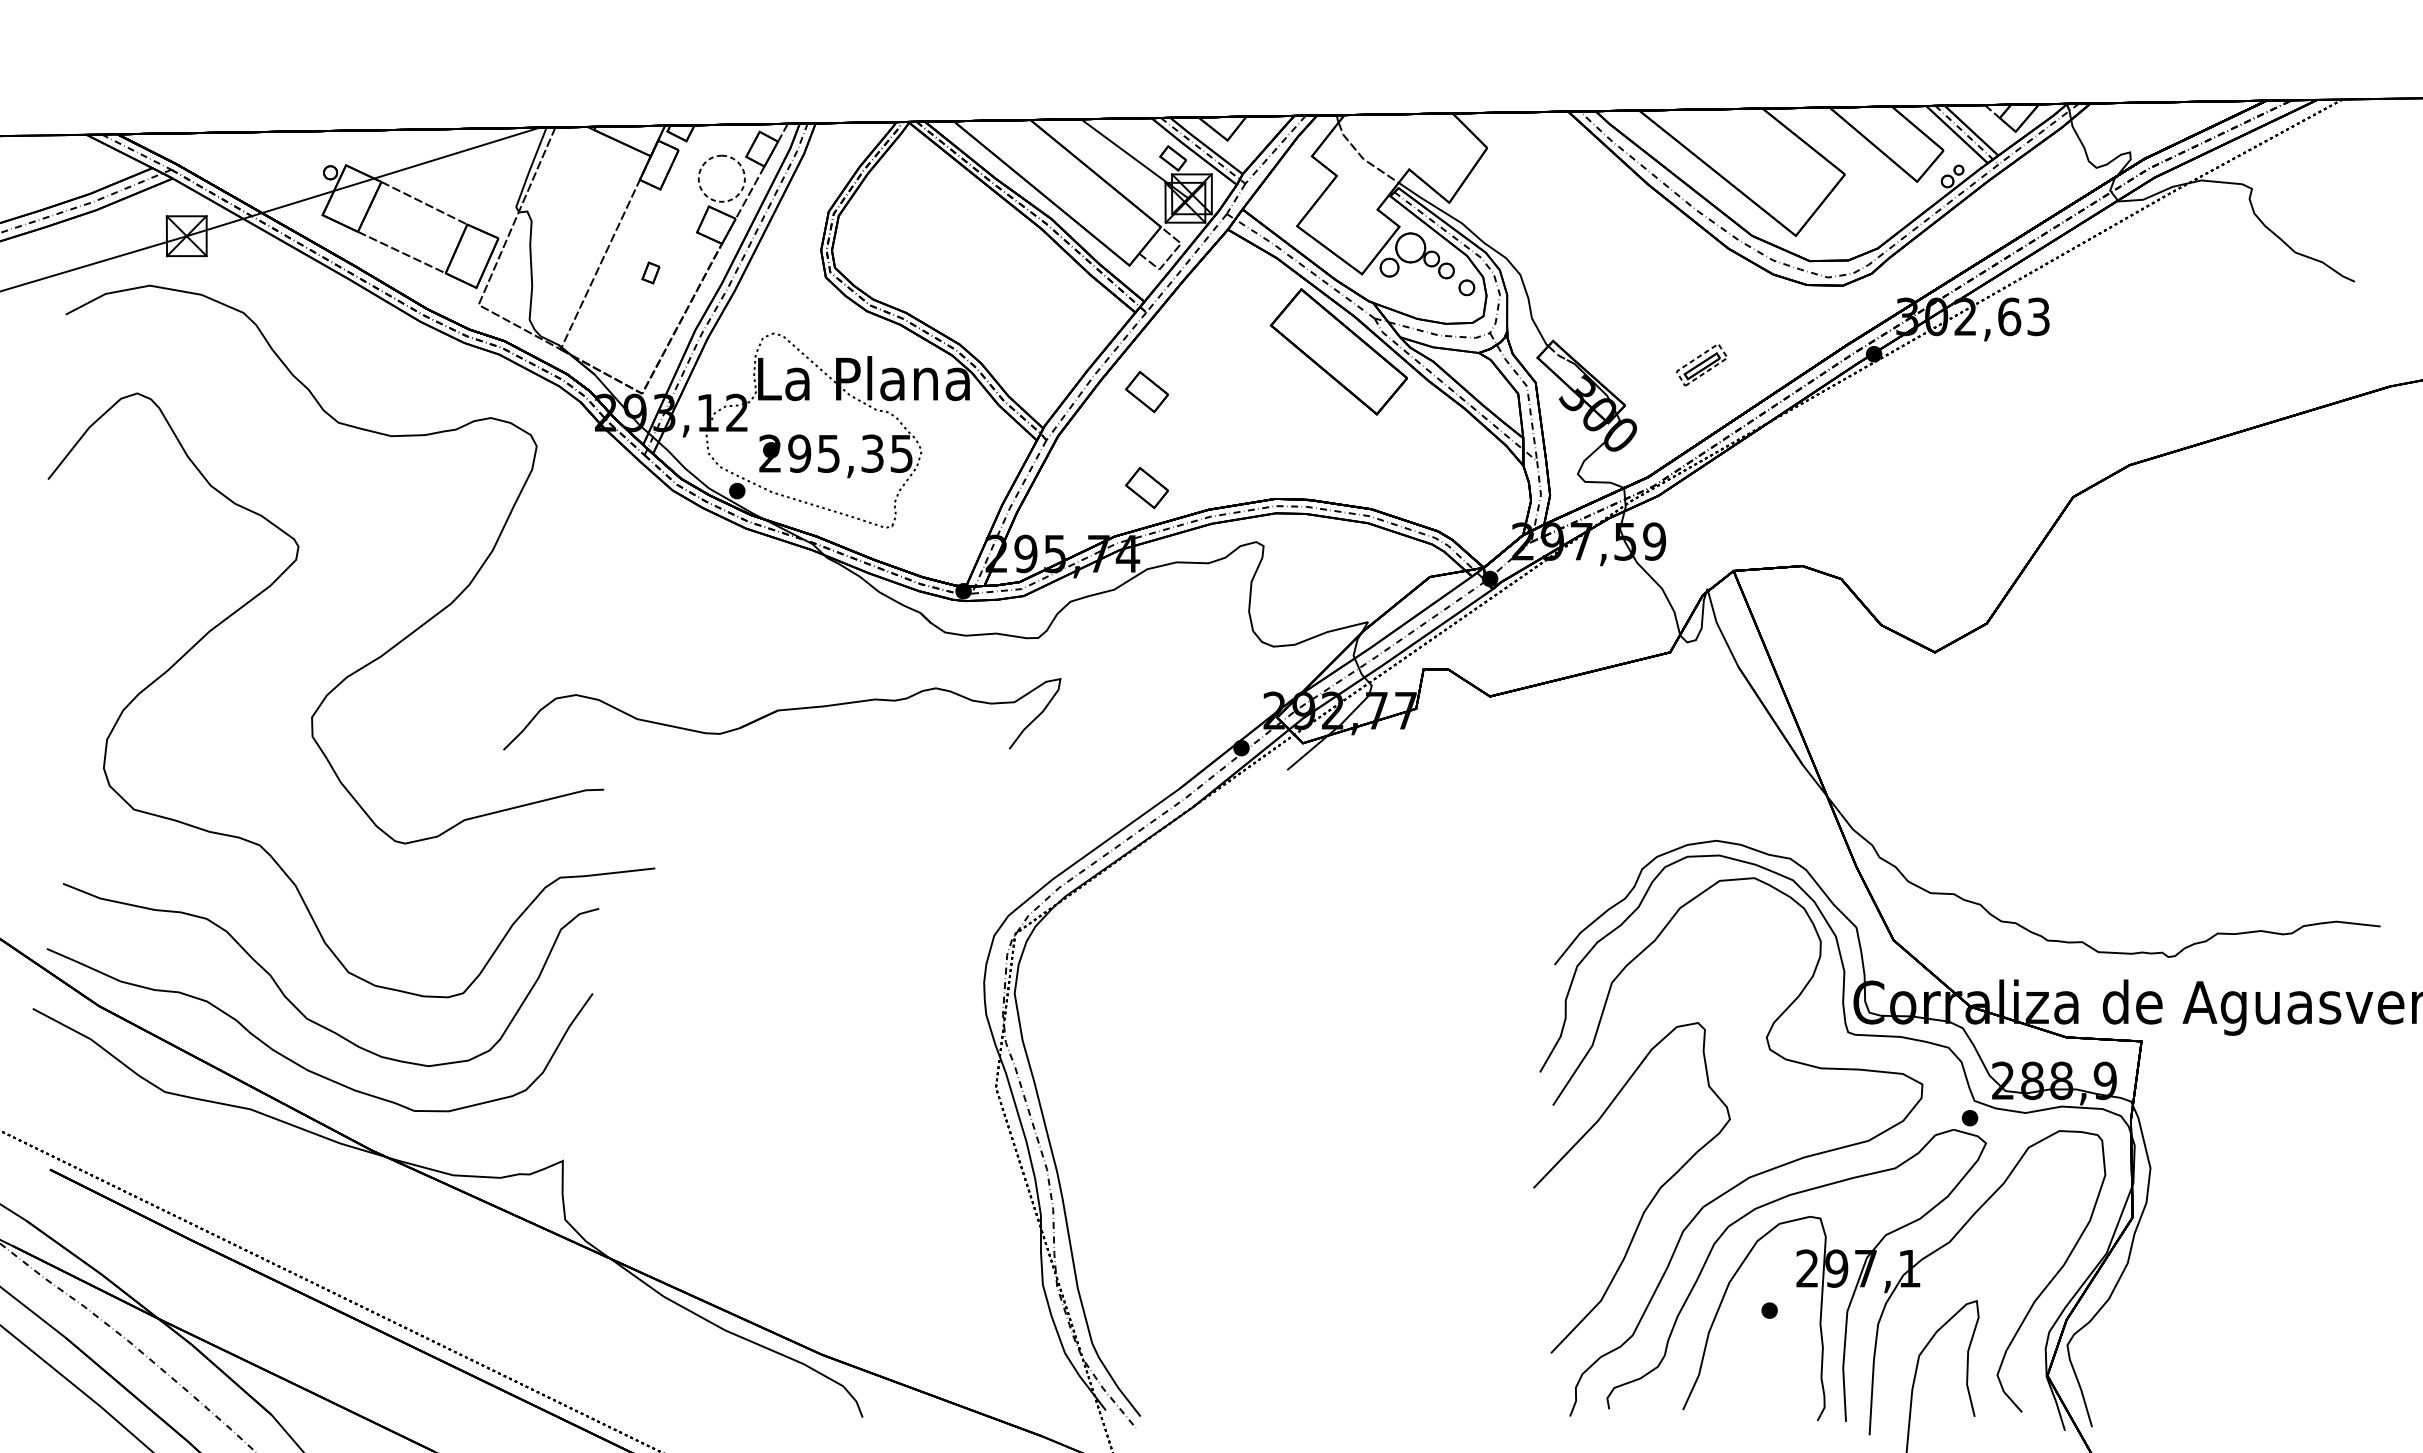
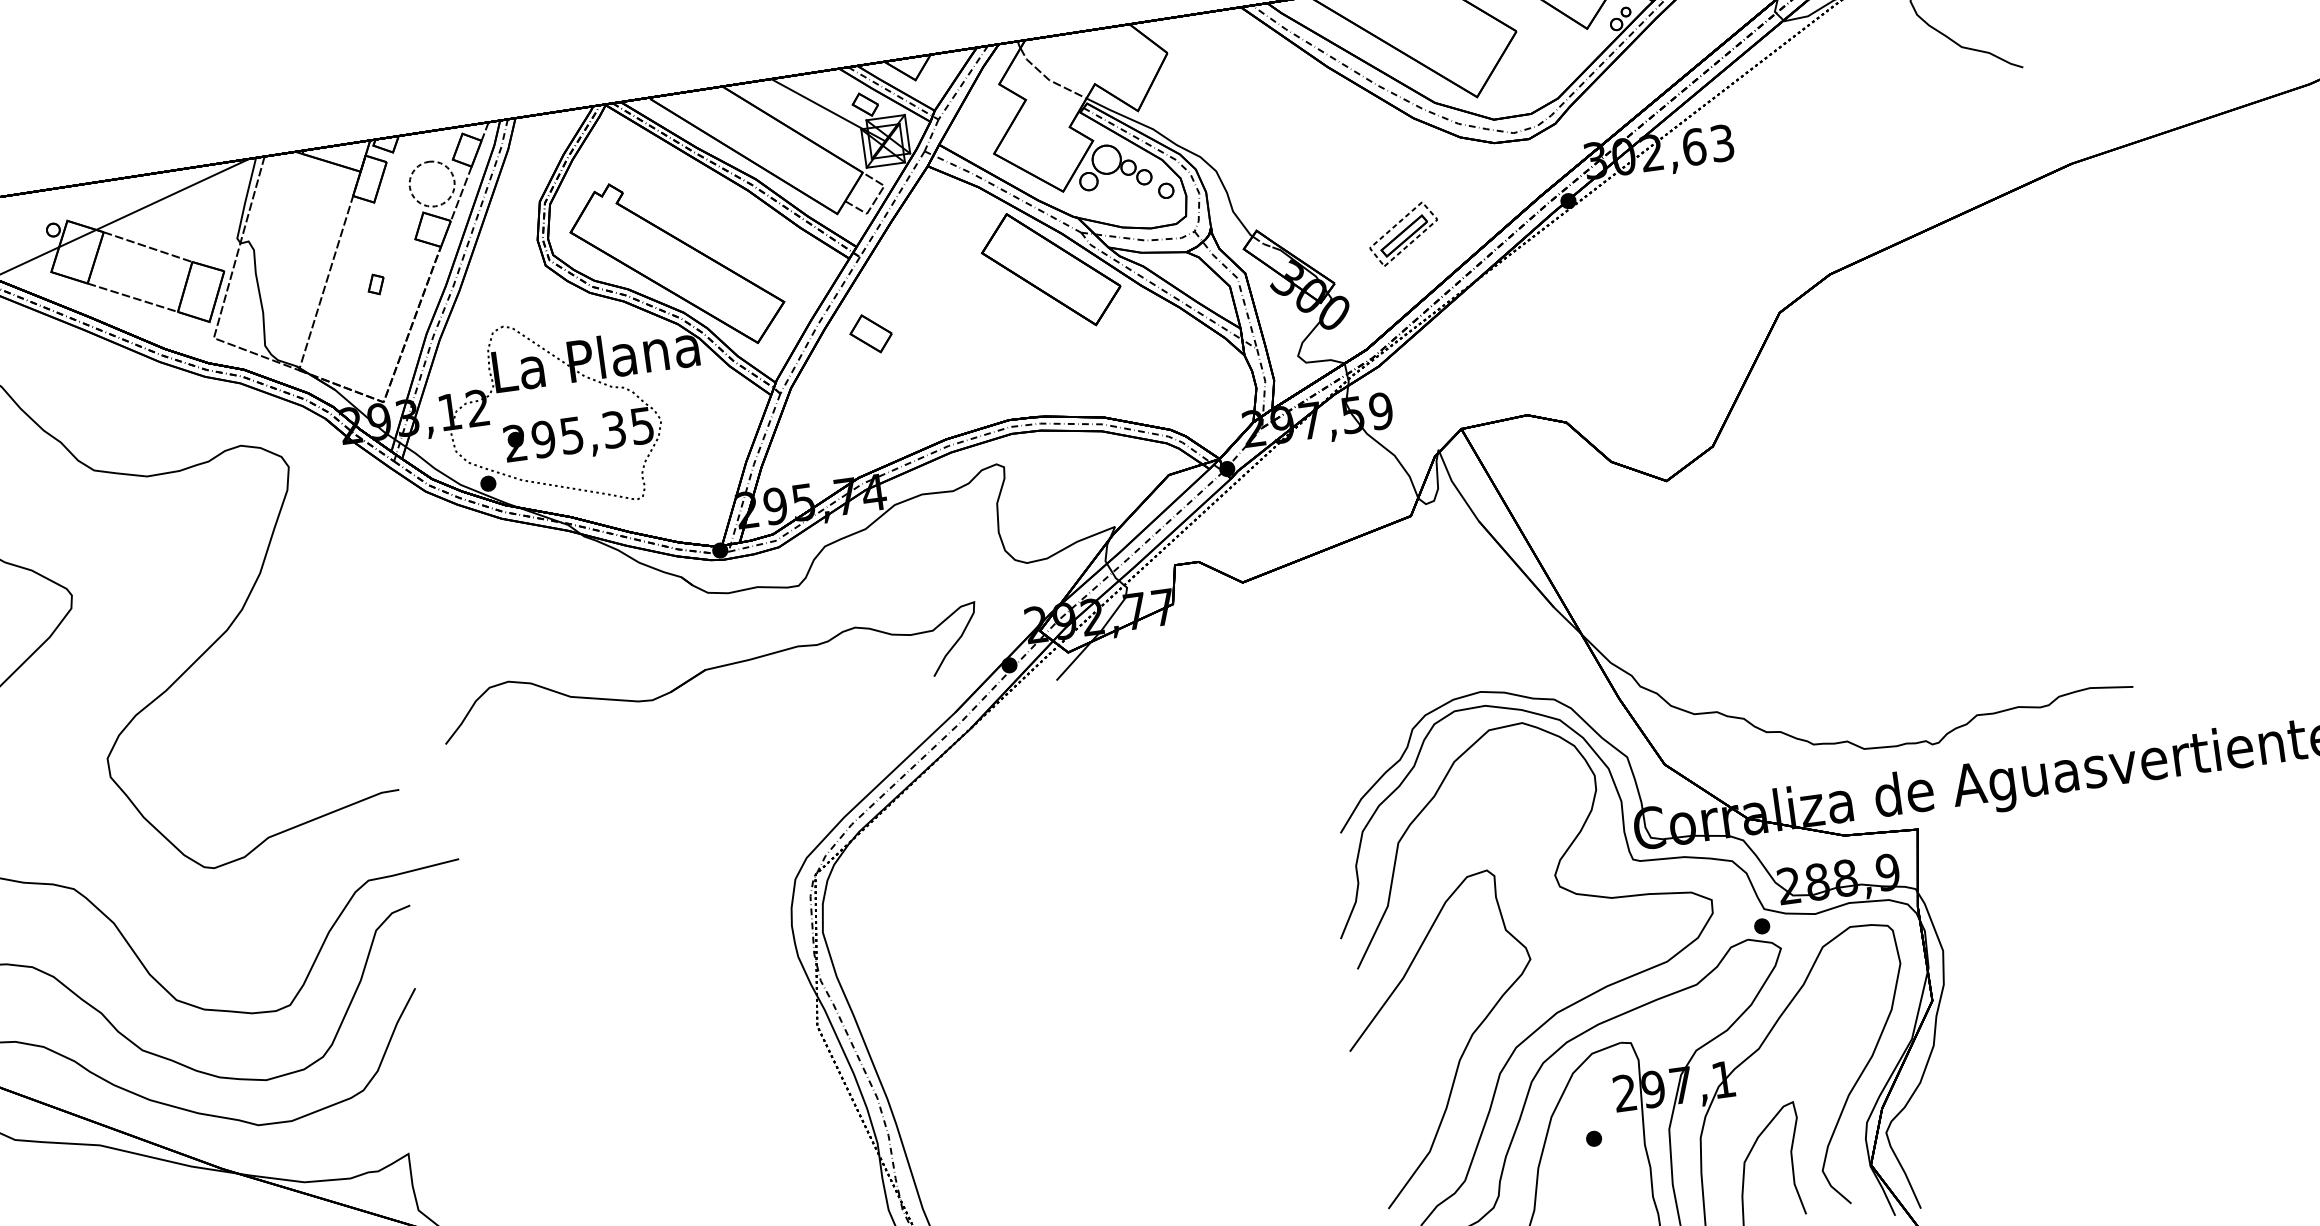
part: (959, 294) -> (677, 264), added
part: (1701, 364) -> (1403, 233), size x1.43
part: (1146, 487) -> (883, 426), removed
part: (782, 714) -> (710, 673), moved

